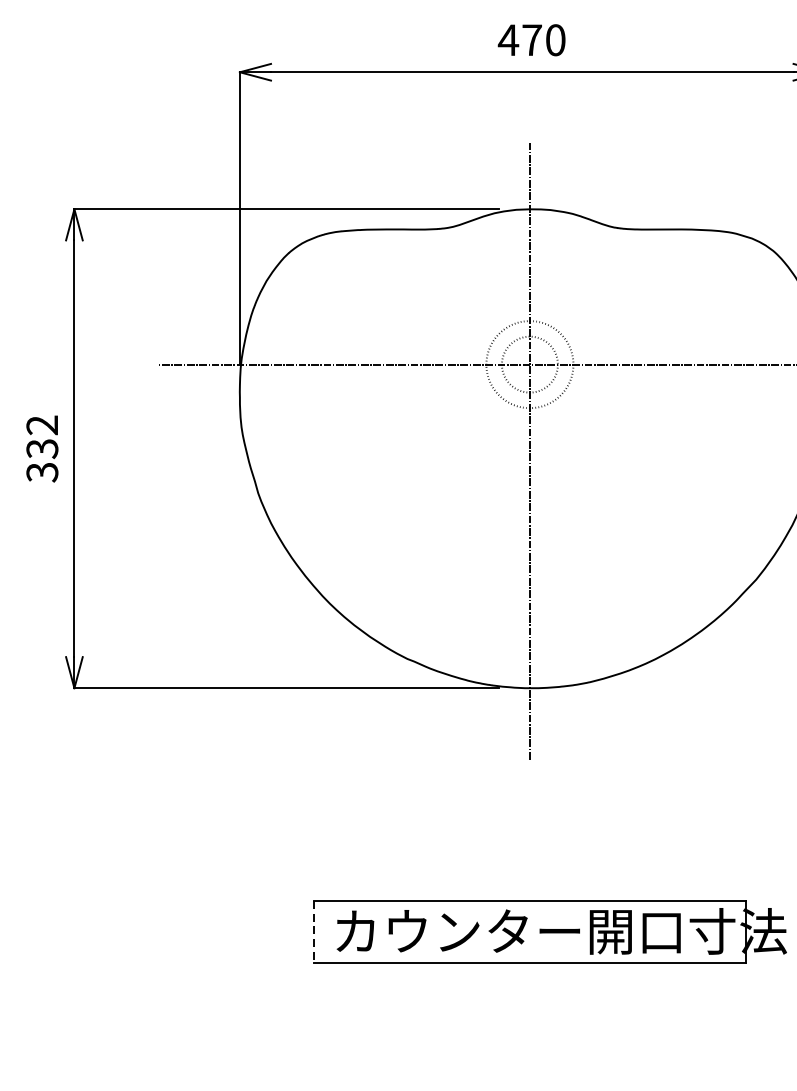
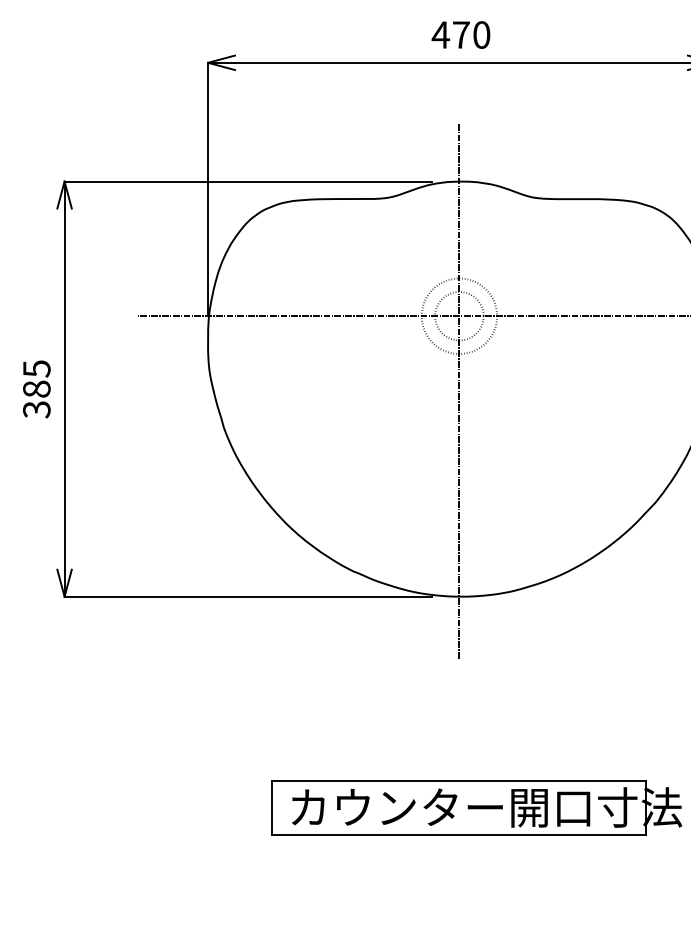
text: (42, 436) -> (36, 378), 332 -> 385
line: (314, 932) -> (272, 808), dashed -> solid

